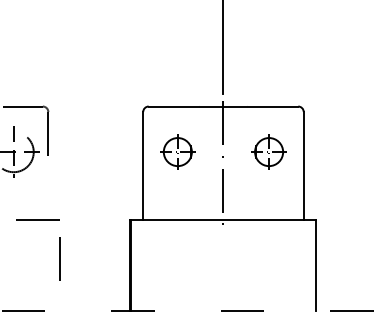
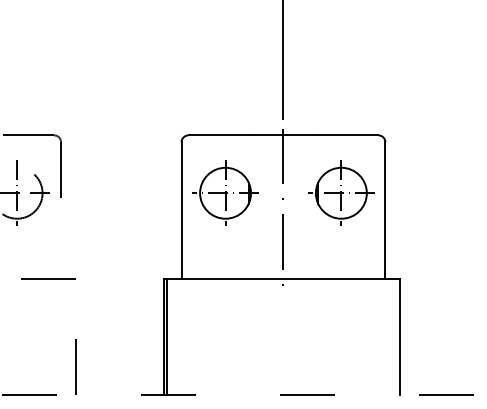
part: (177, 151) -> (225, 192), size x1.43
part: (269, 151) -> (341, 192), size x1.43
line: (59, 258) -> (75, 366), moved

